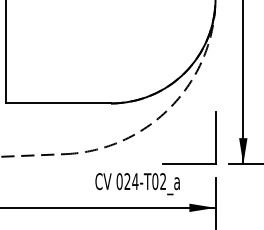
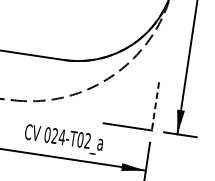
line: (215, 138) -> (155, 106), solid -> dashed
text: (137, 184) -> (63, 140), moved

